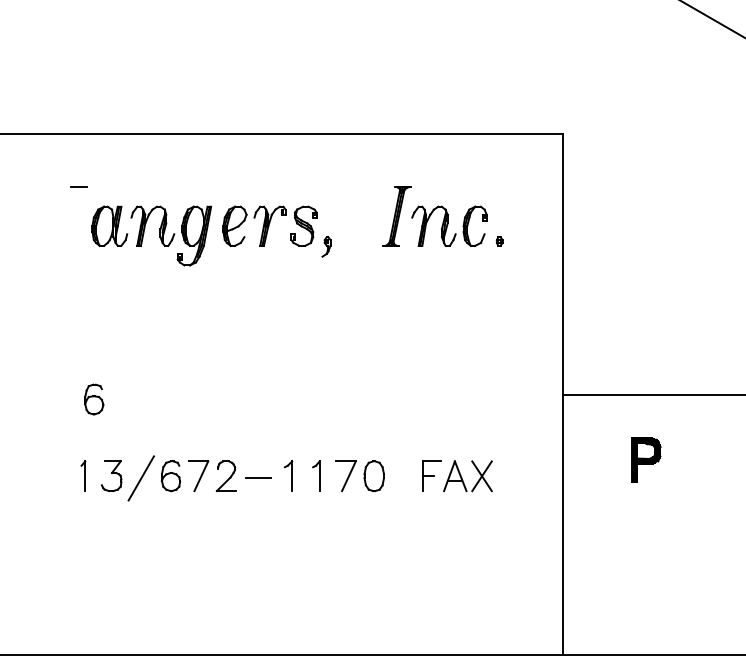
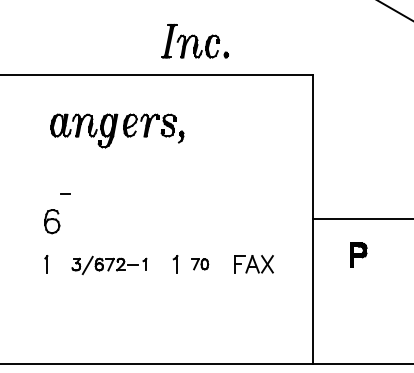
line: (78, 186) -> (65, 193), moved
part: (442, 215) -> (194, 40), moved
part: (94, 399) -> (52, 221), size x1.4
part: (361, 476) -> (200, 264), size x0.6
part: (197, 478) -> (109, 265), size x0.7

